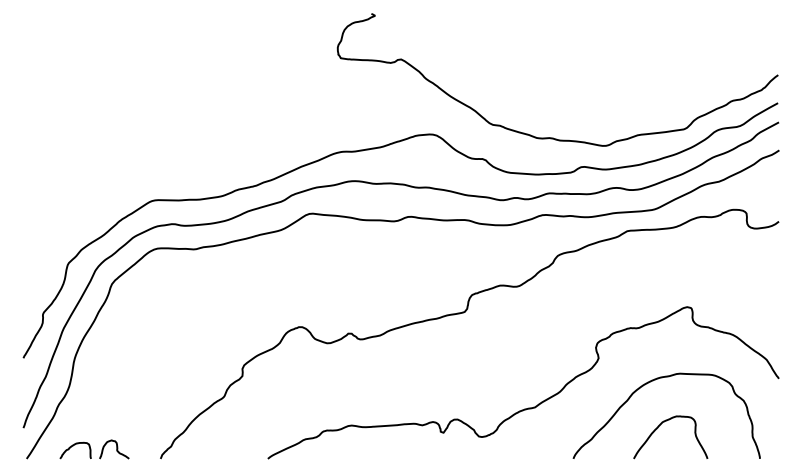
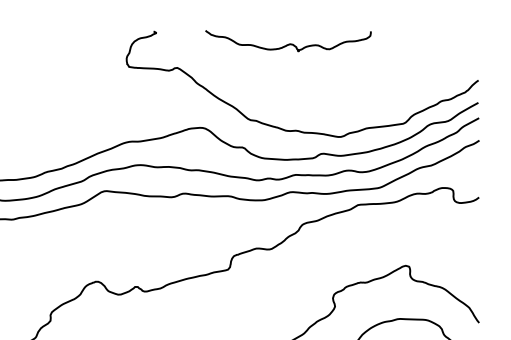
curve: (540, 29) -> (288, 43), added

